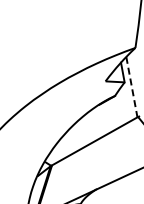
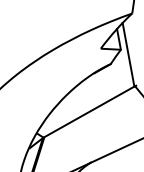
line: (131, 87) -> (128, 55), dashed -> solid

